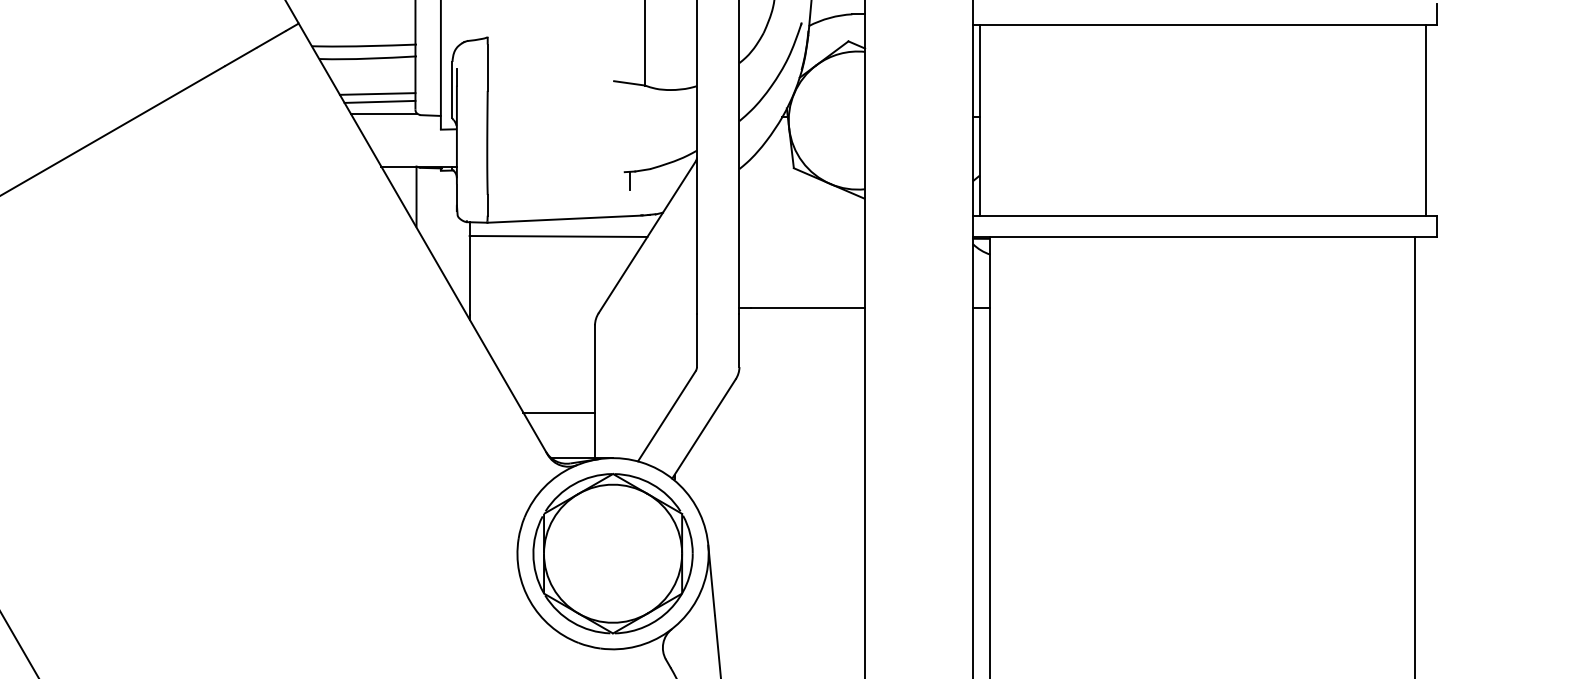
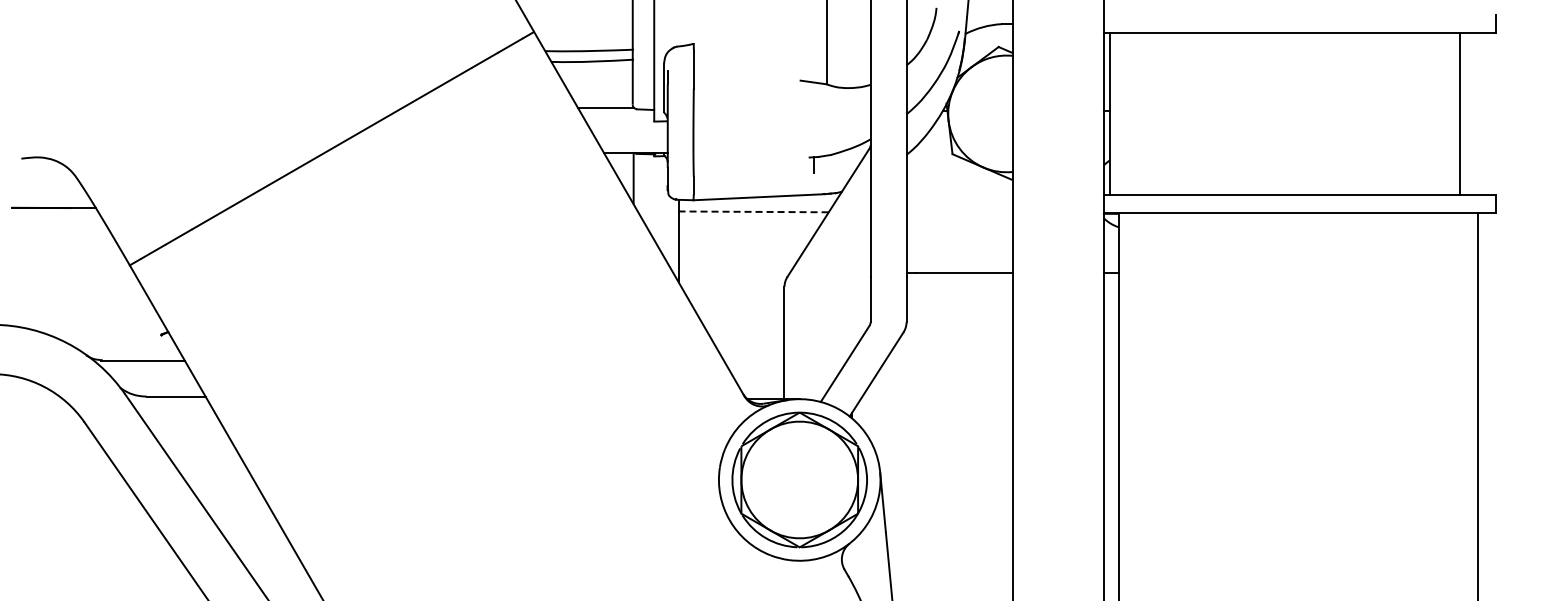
line: (377, 94) -> (600, 91), removed
line: (379, 102) -> (602, 98), removed
line: (1425, 120) -> (1459, 113), moved
line: (559, 236) -> (754, 211), solid -> dashed
line: (558, 412) -> (753, 360), removed

